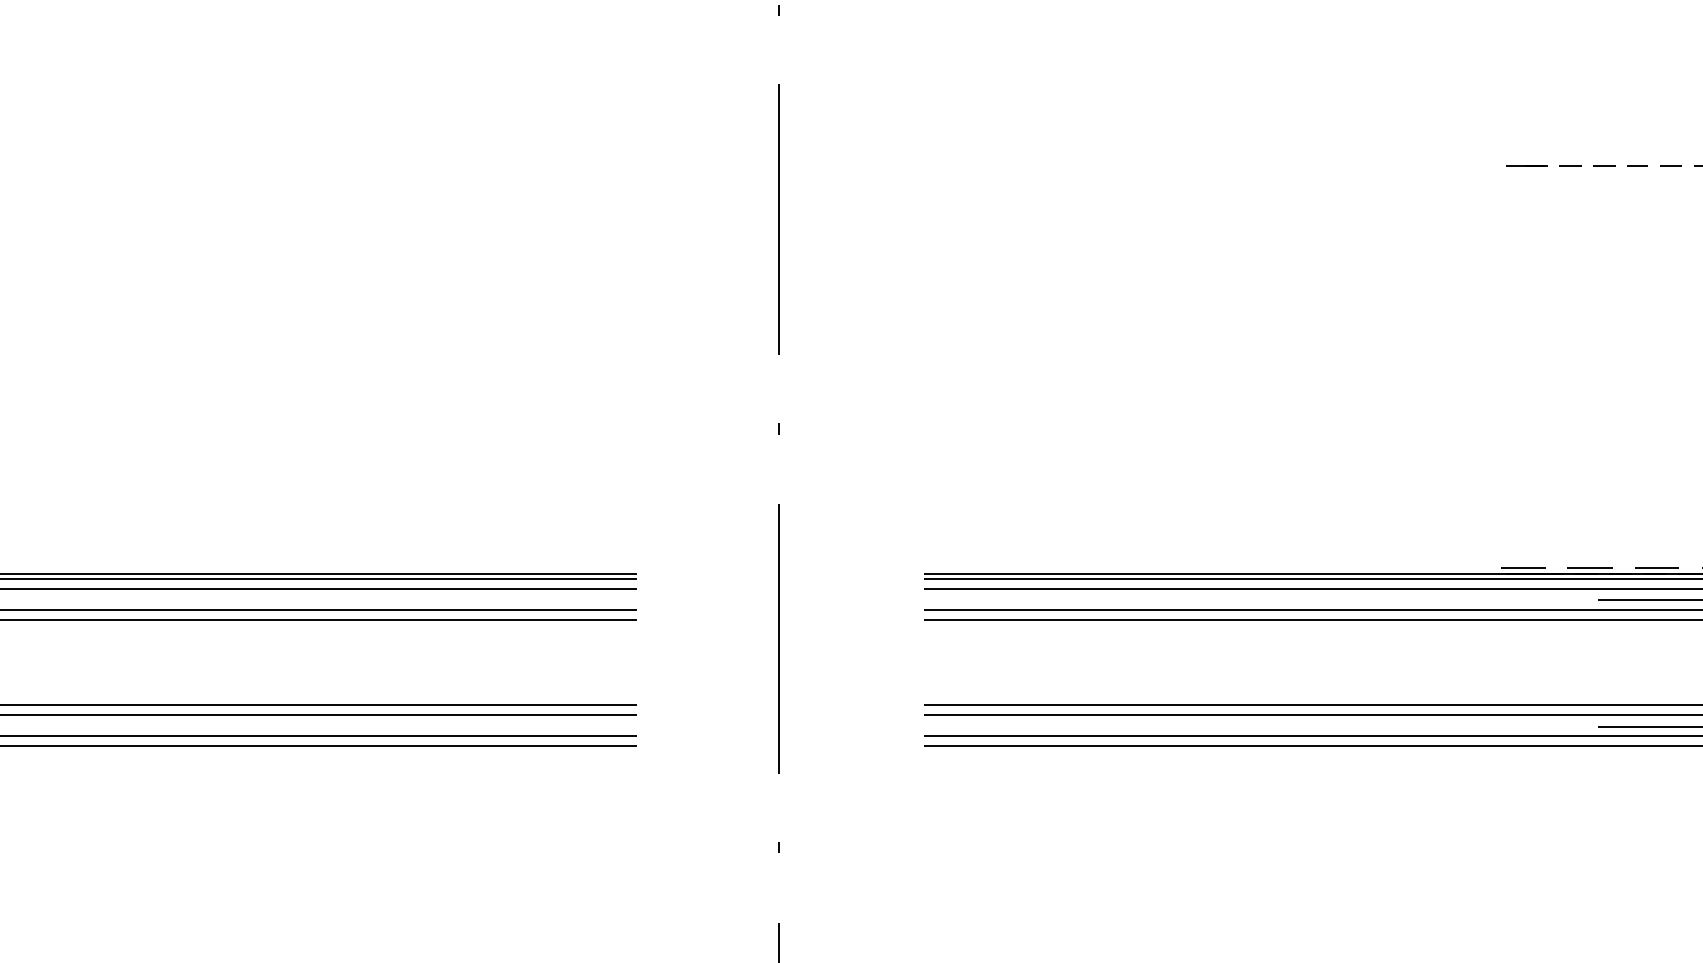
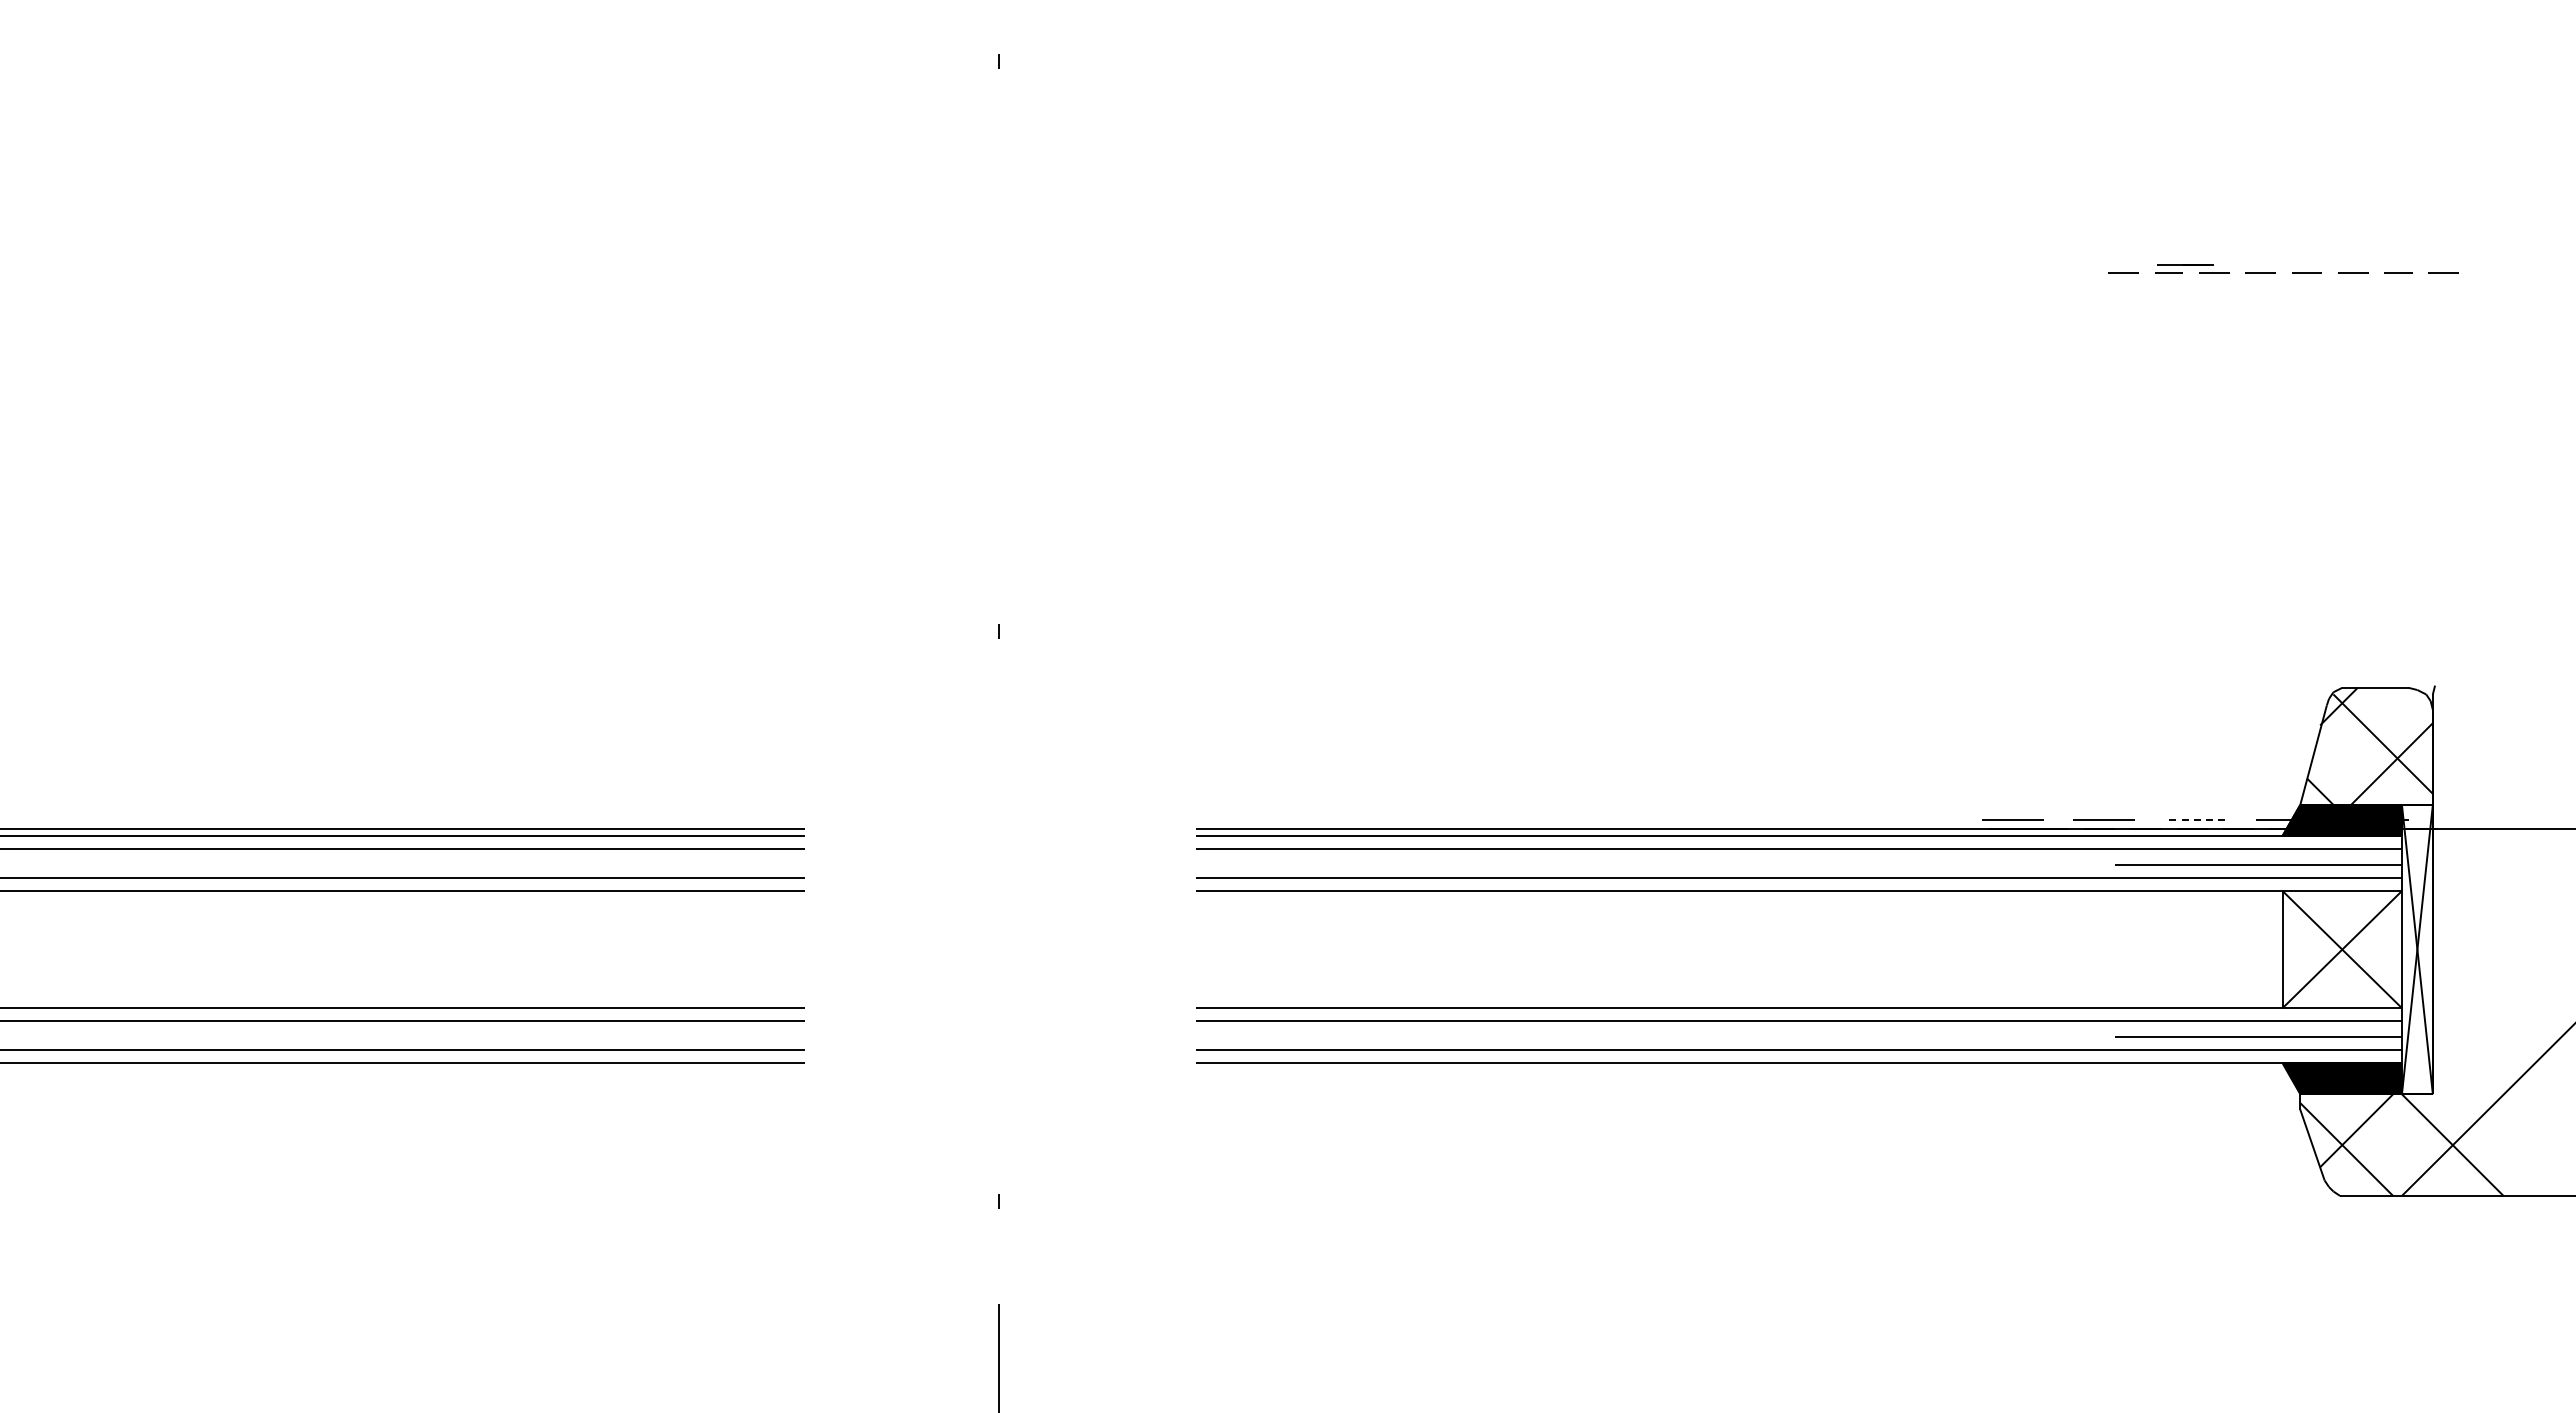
line: (1526, 165) -> (2185, 264), moved
line: (1570, 165) -> (2077, 272), removed
line: (778, 219) -> (998, 346), removed
line: (1657, 567) -> (2195, 820), solid -> dashed
line: (778, 638) -> (998, 917), removed

